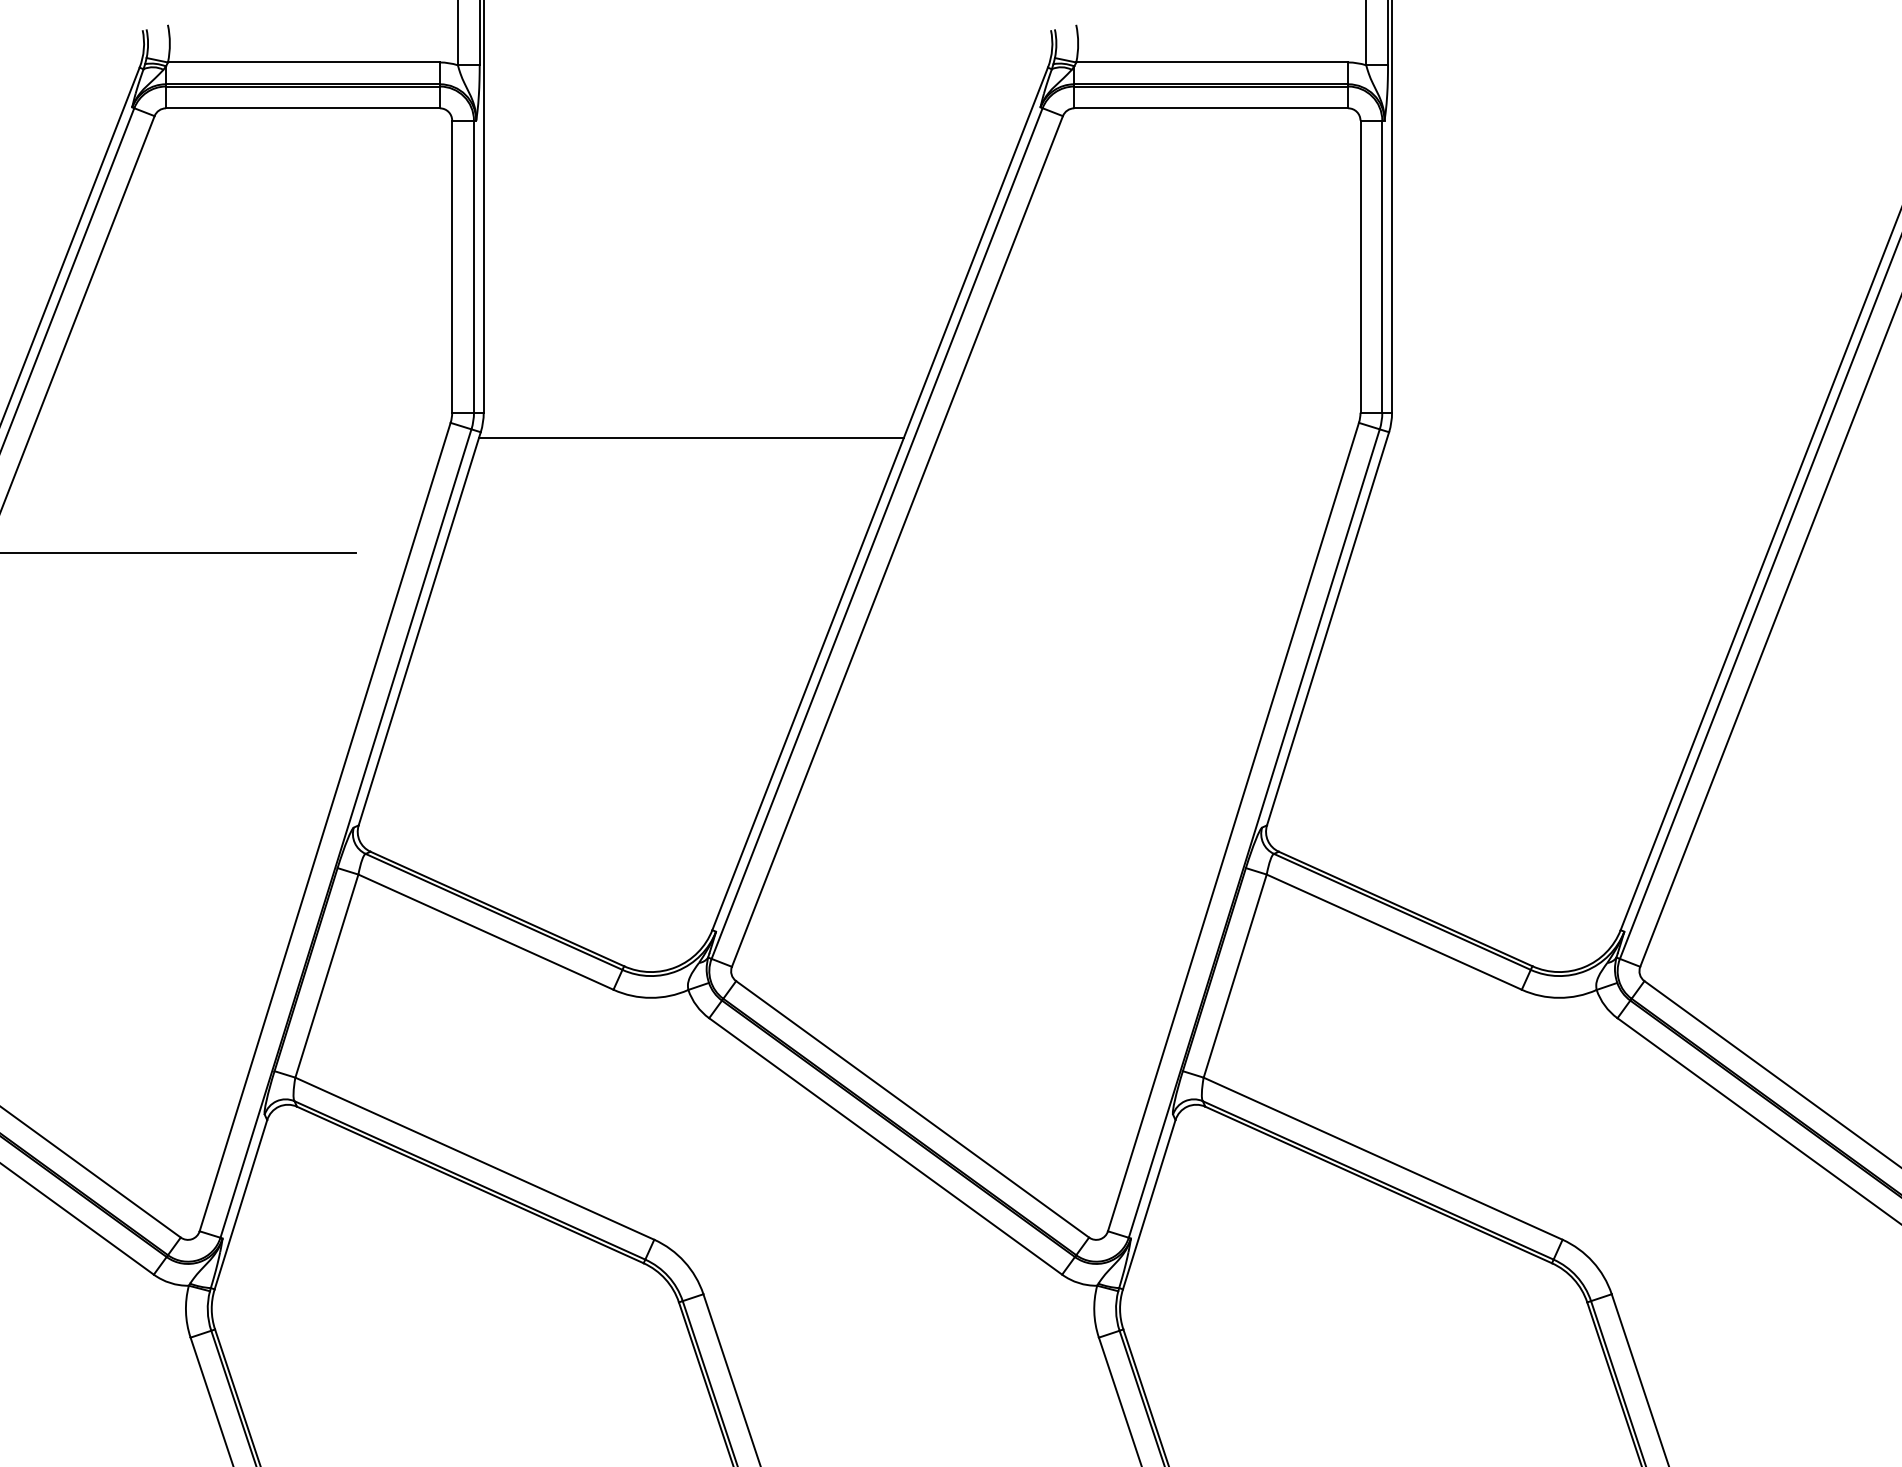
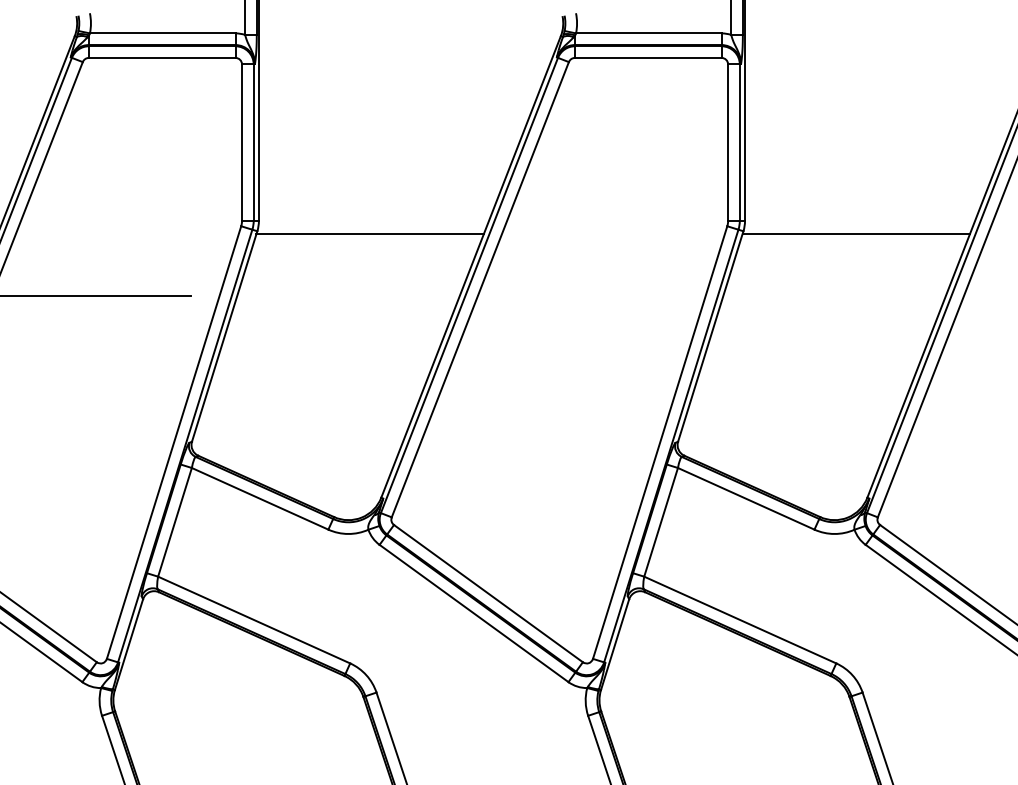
line: (1598, 438) -> (855, 234), added

